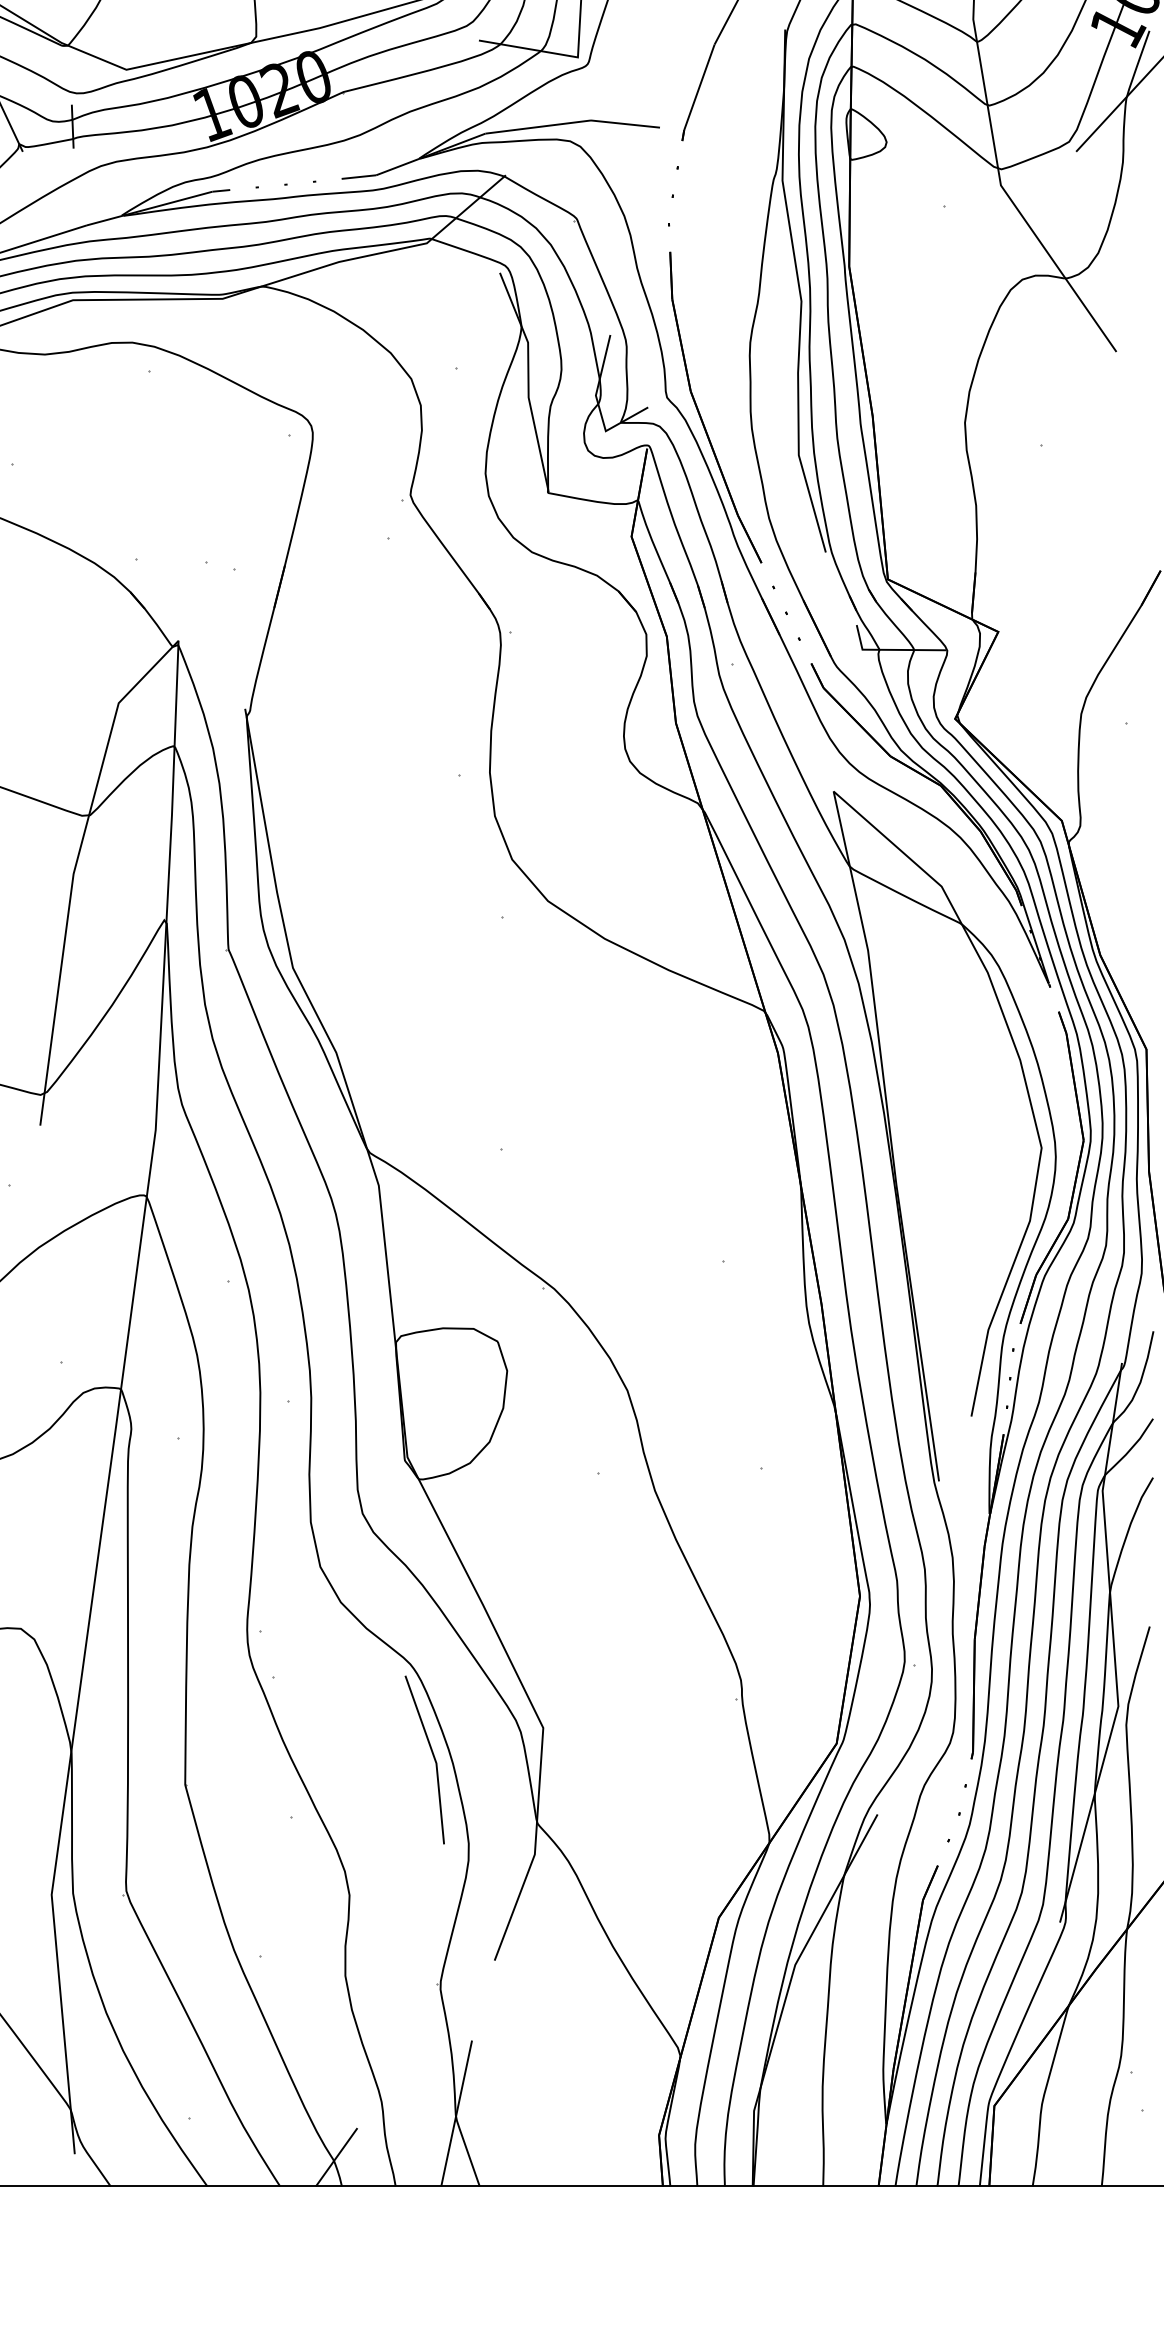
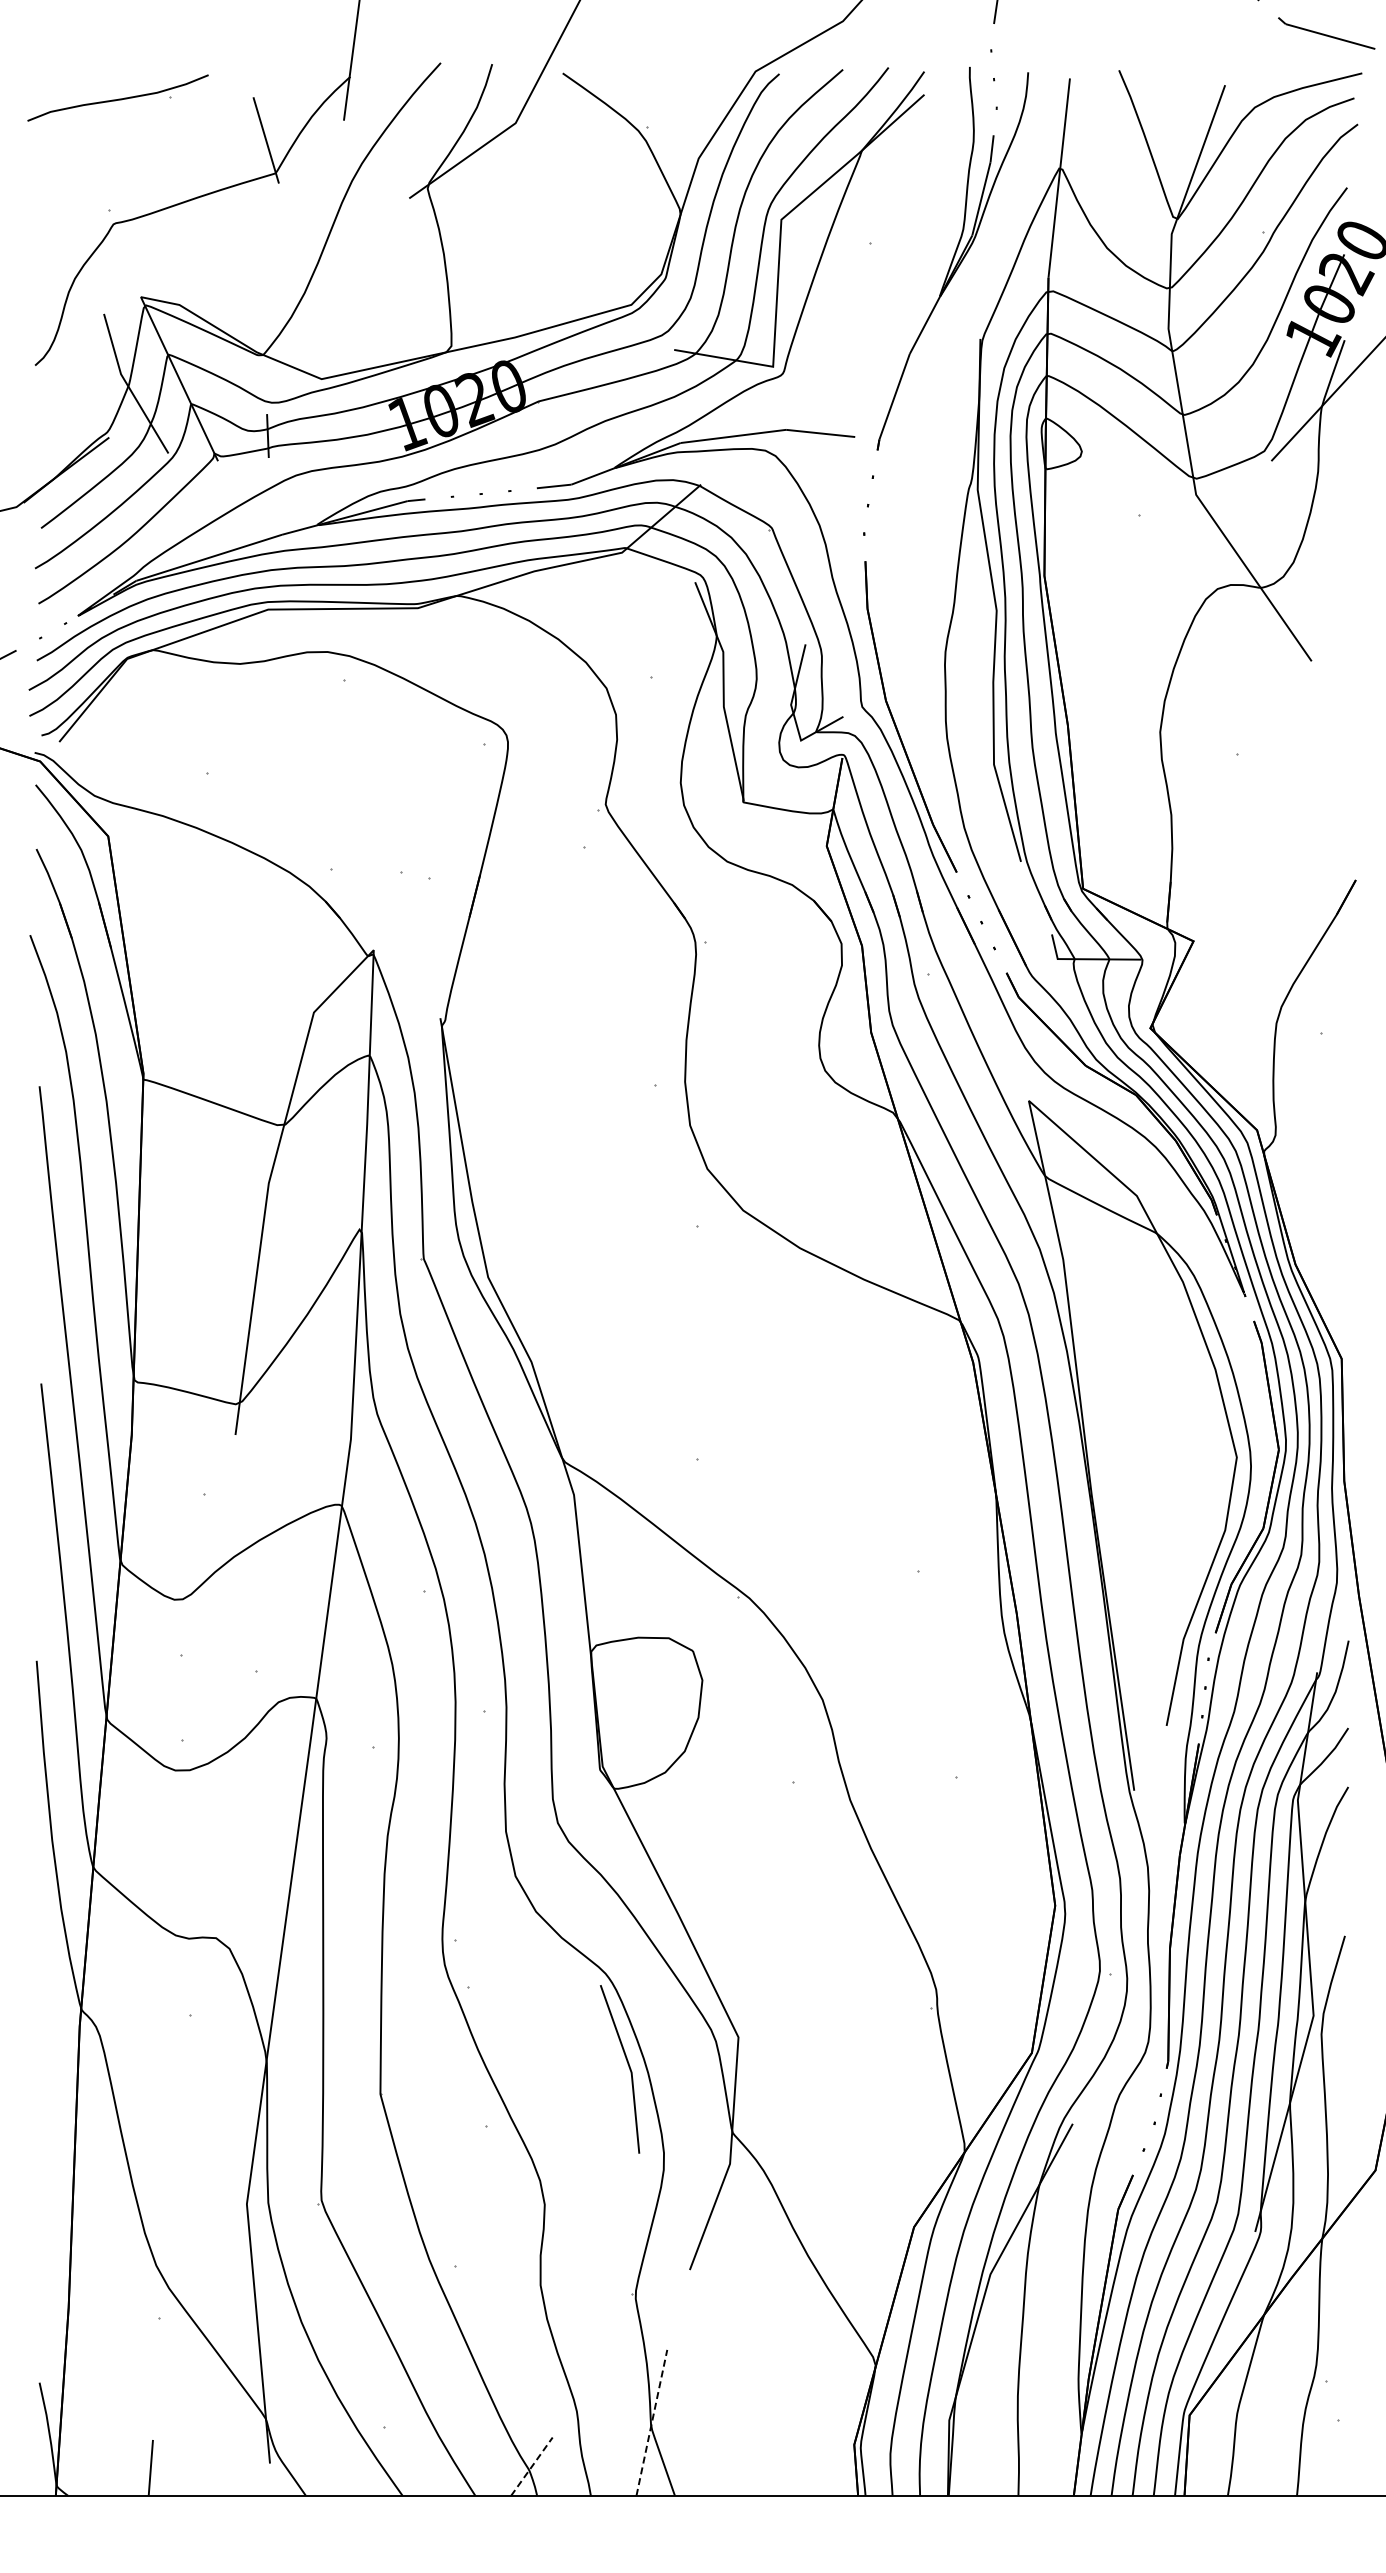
line: (456, 2113) -> (651, 2422), solid -> dashed
line: (336, 2157) -> (531, 2466), solid -> dashed

